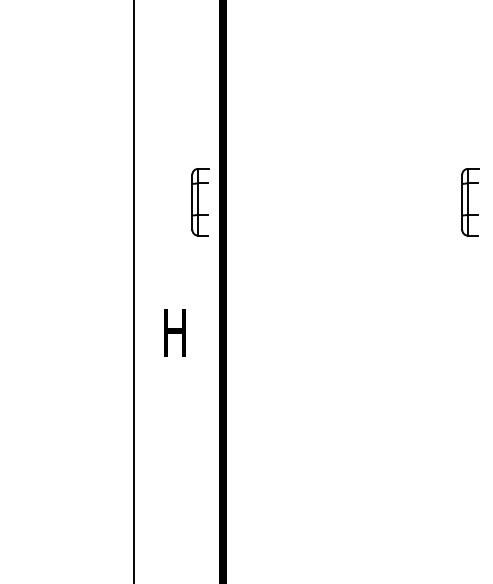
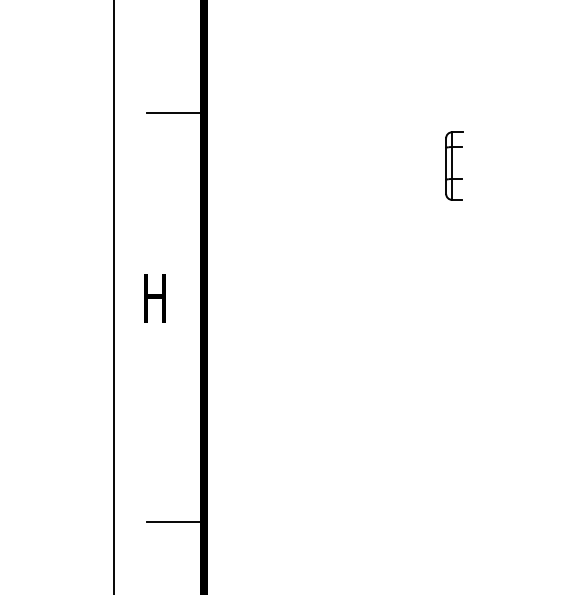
line: (194, 149) -> (175, 112), added
part: (200, 201) -> (181, 165), removed
line: (194, 553) -> (175, 521), added

